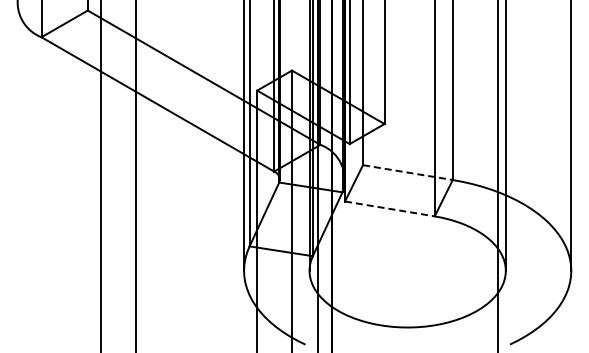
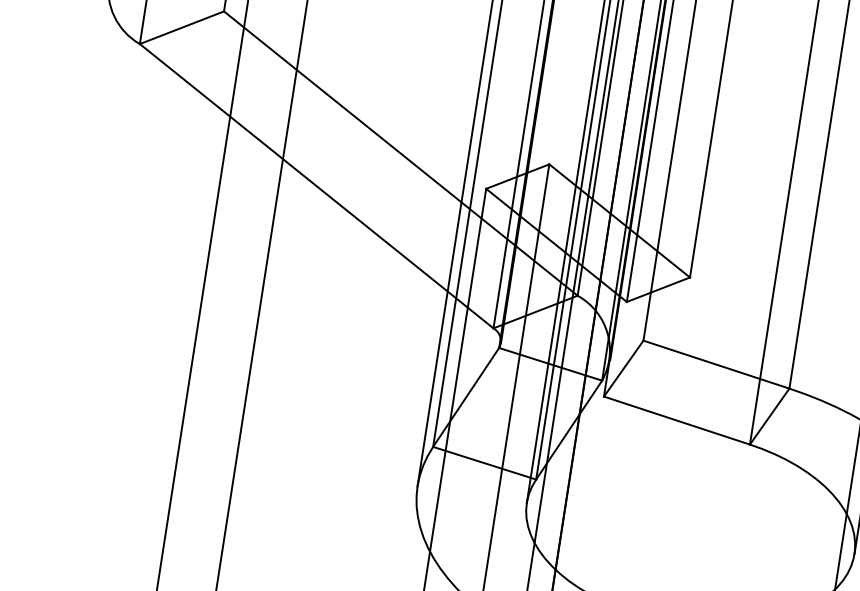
line: (408, 172) -> (717, 364), dashed -> solid
line: (390, 209) -> (677, 421), dashed -> solid

